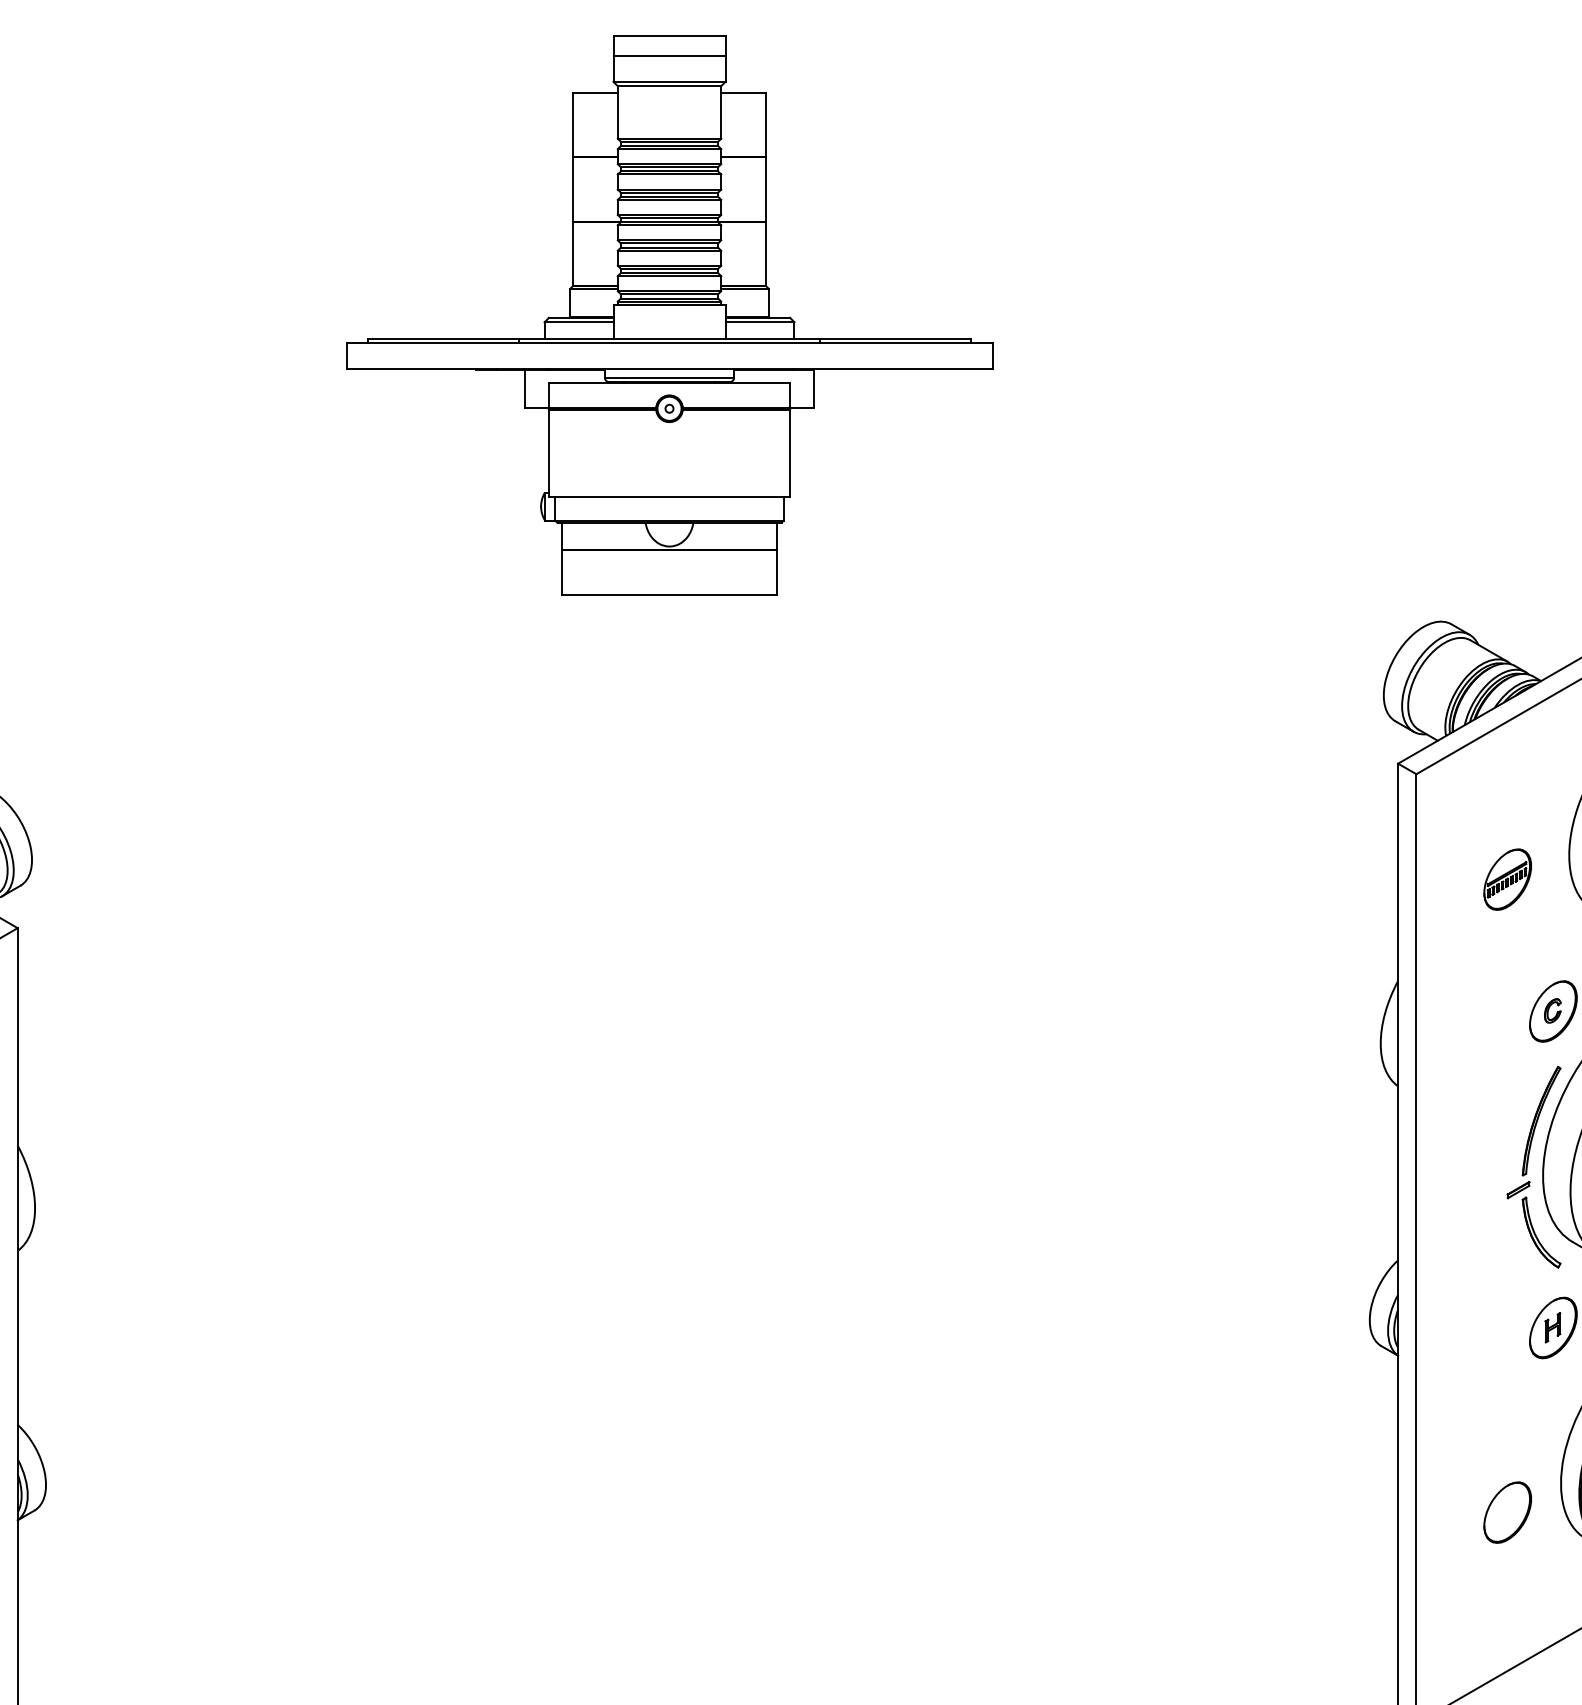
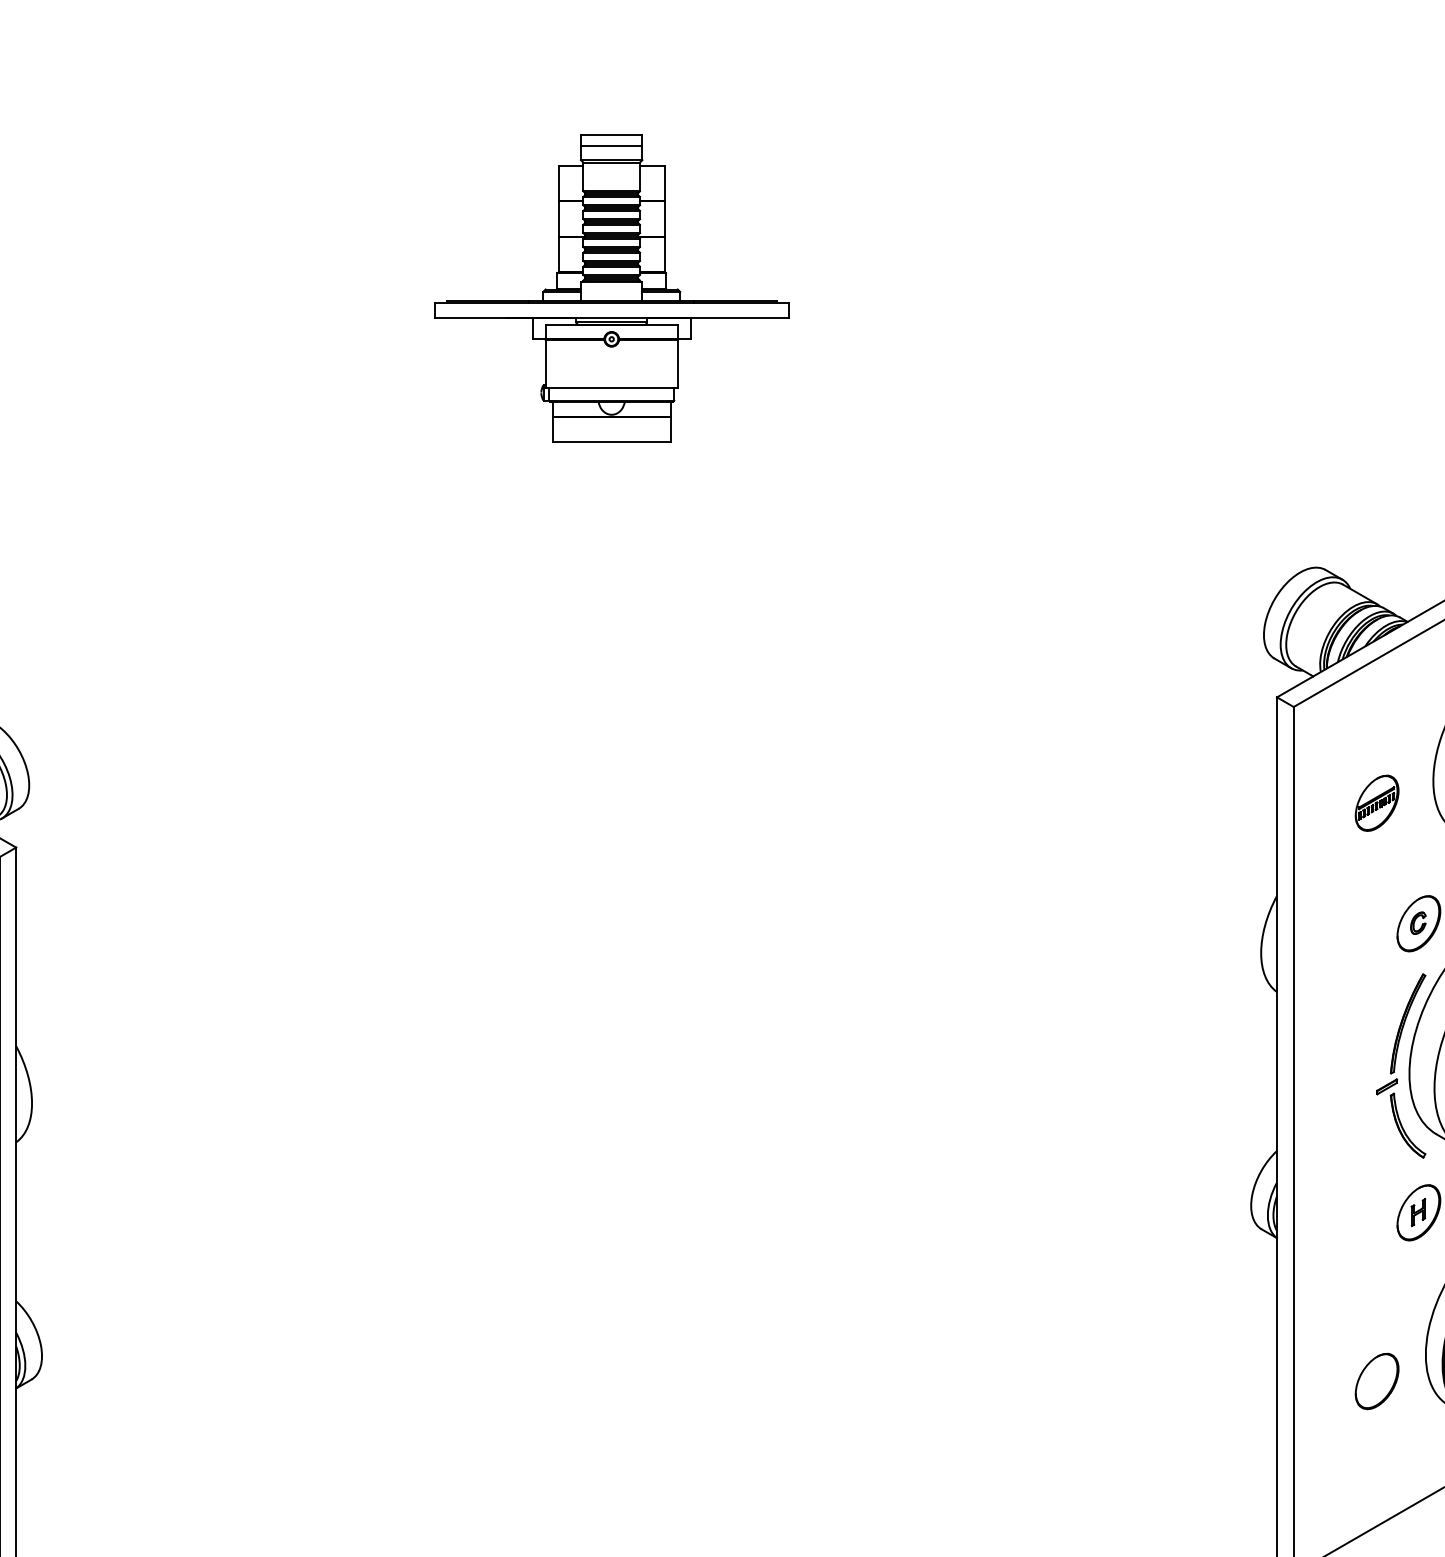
part: (669, 316) -> (611, 288), size x0.6

